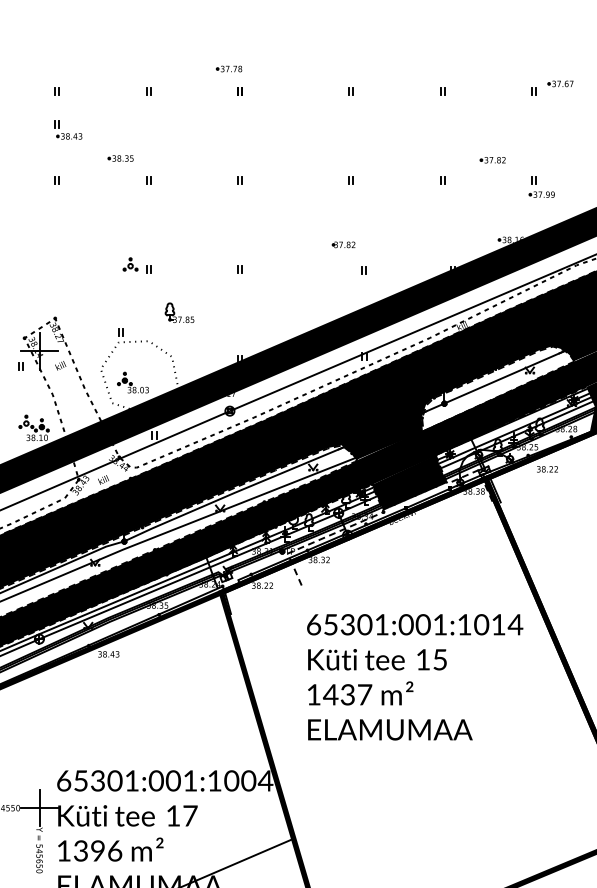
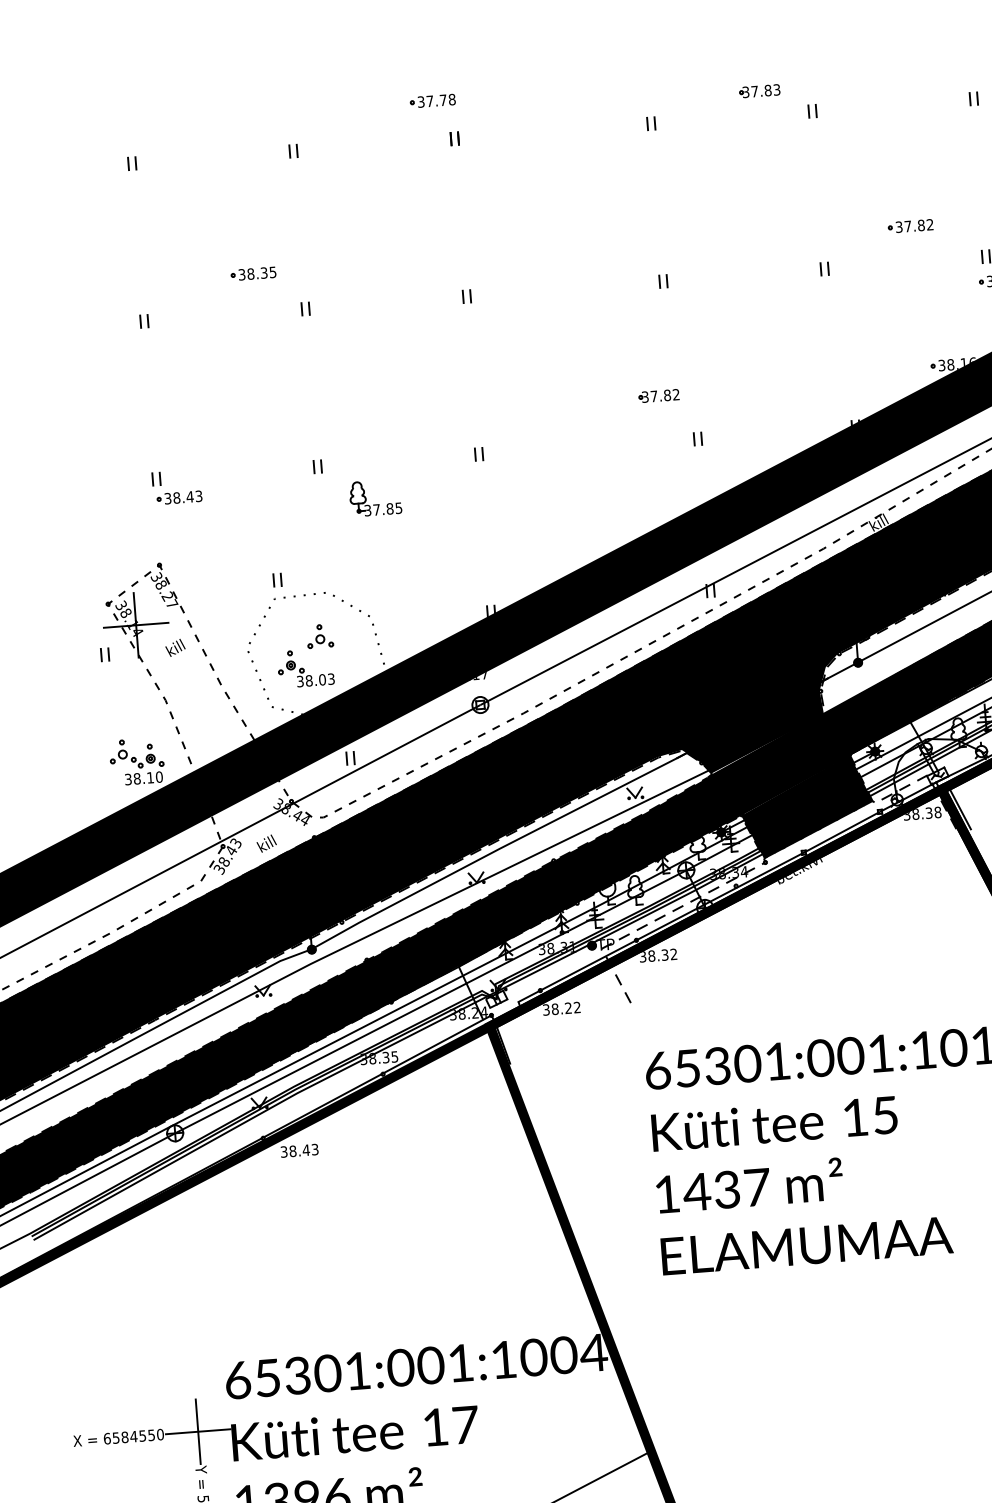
part: (413, 77) -> (759, 91), added
part: (68, 129) -> (176, 485), moved
part: (130, 264) -> (319, 636), moved
part: (179, 312) -> (374, 497), moved

